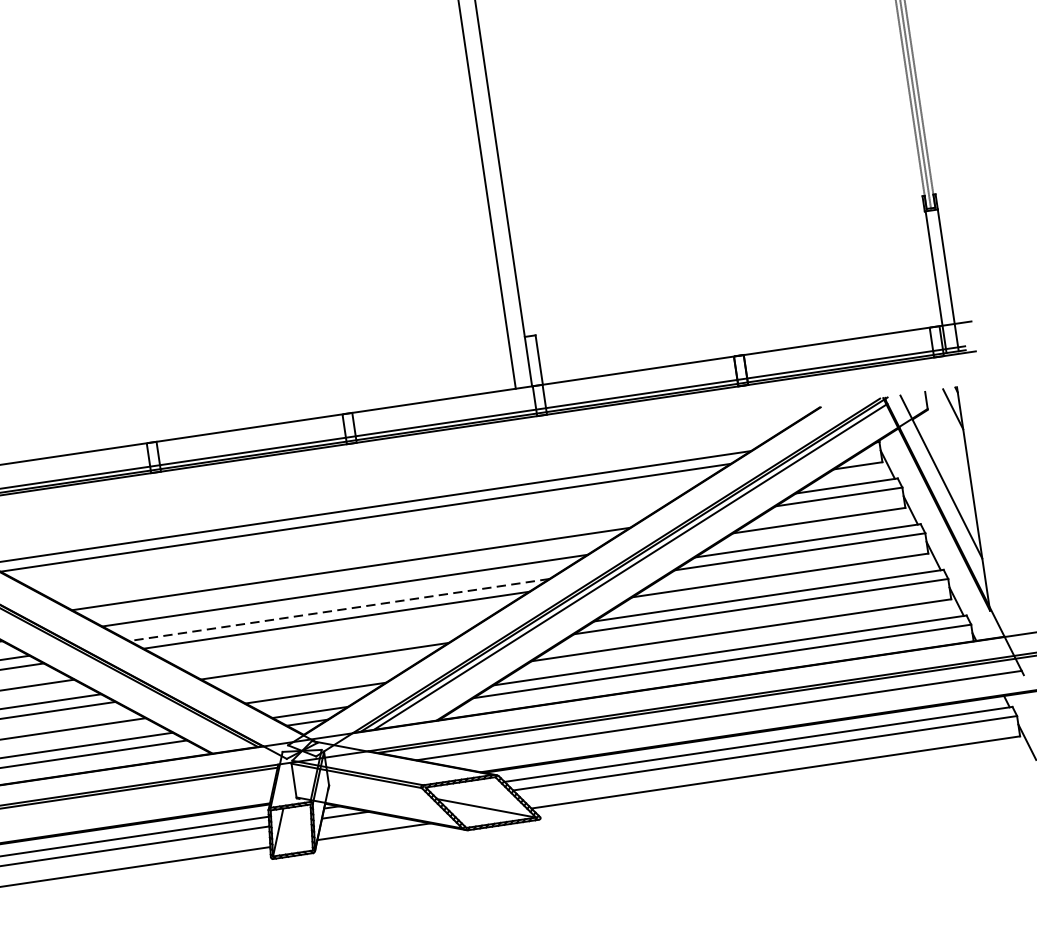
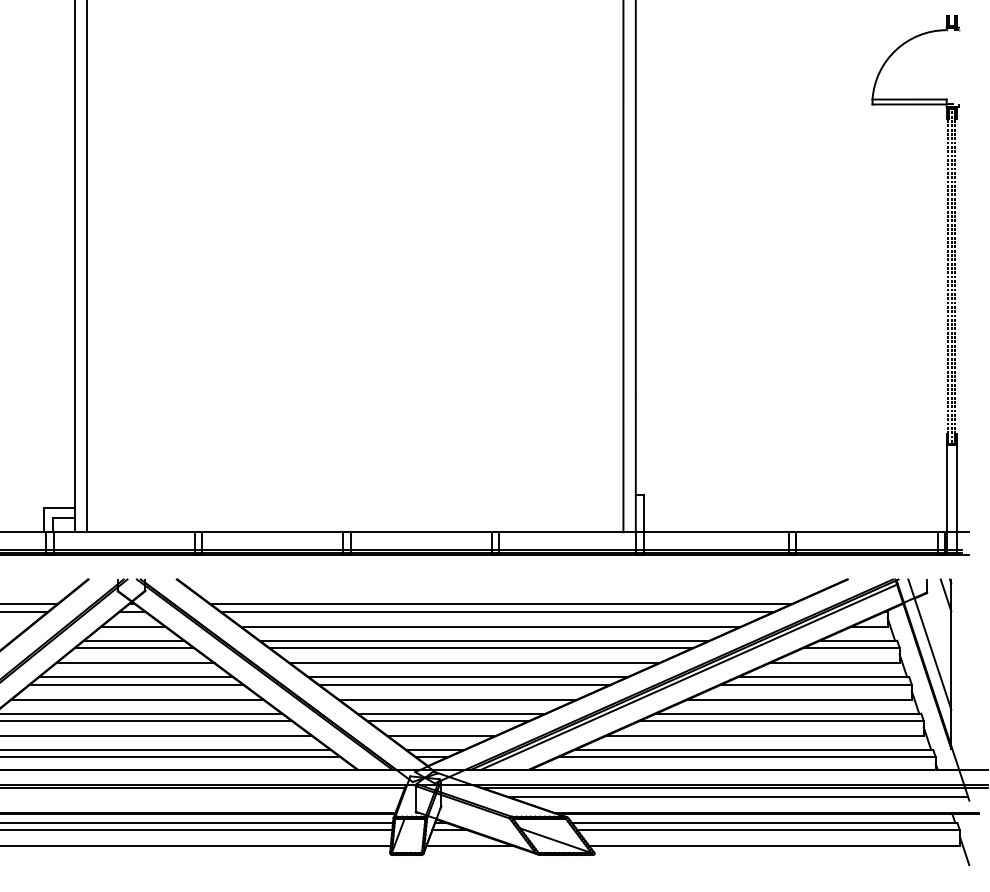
line: (359, 540) -> (490, 627), added
line: (353, 558) -> (484, 640), added
line: (338, 610) -> (467, 677), dashed -> solid
line: (329, 641) -> (457, 699), added
line: (321, 670) -> (448, 720), added

